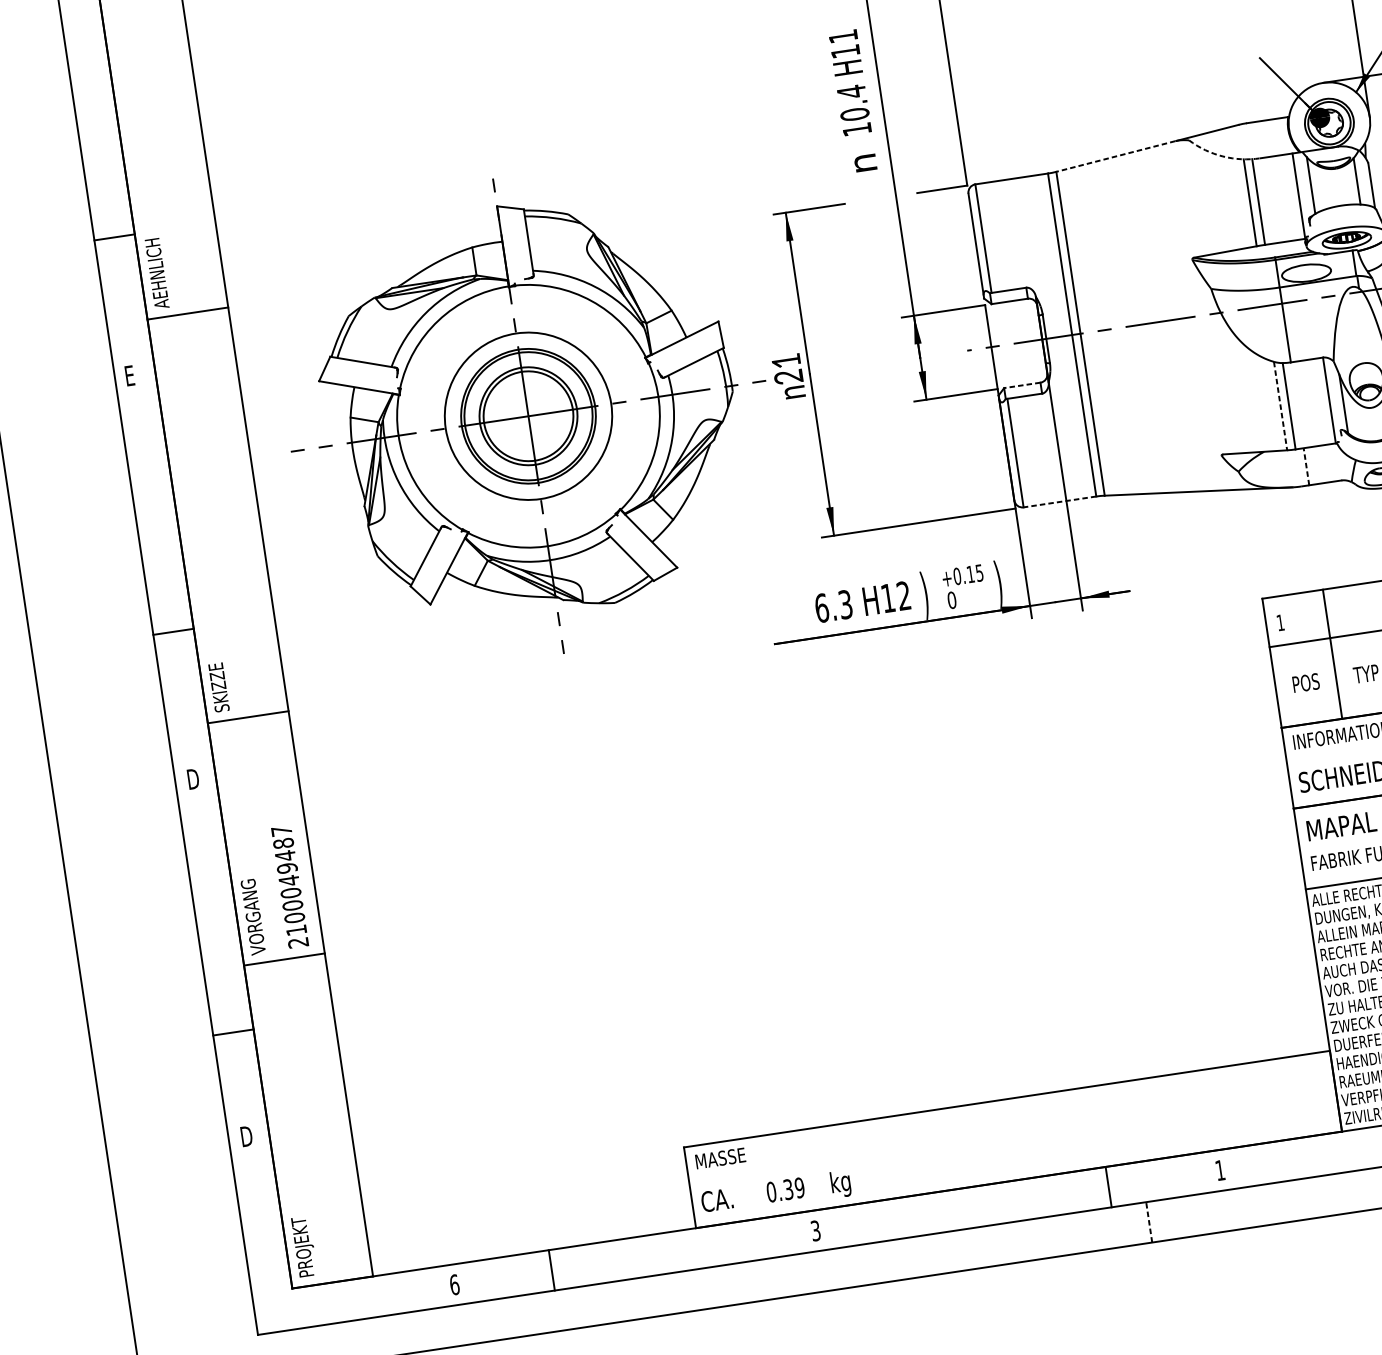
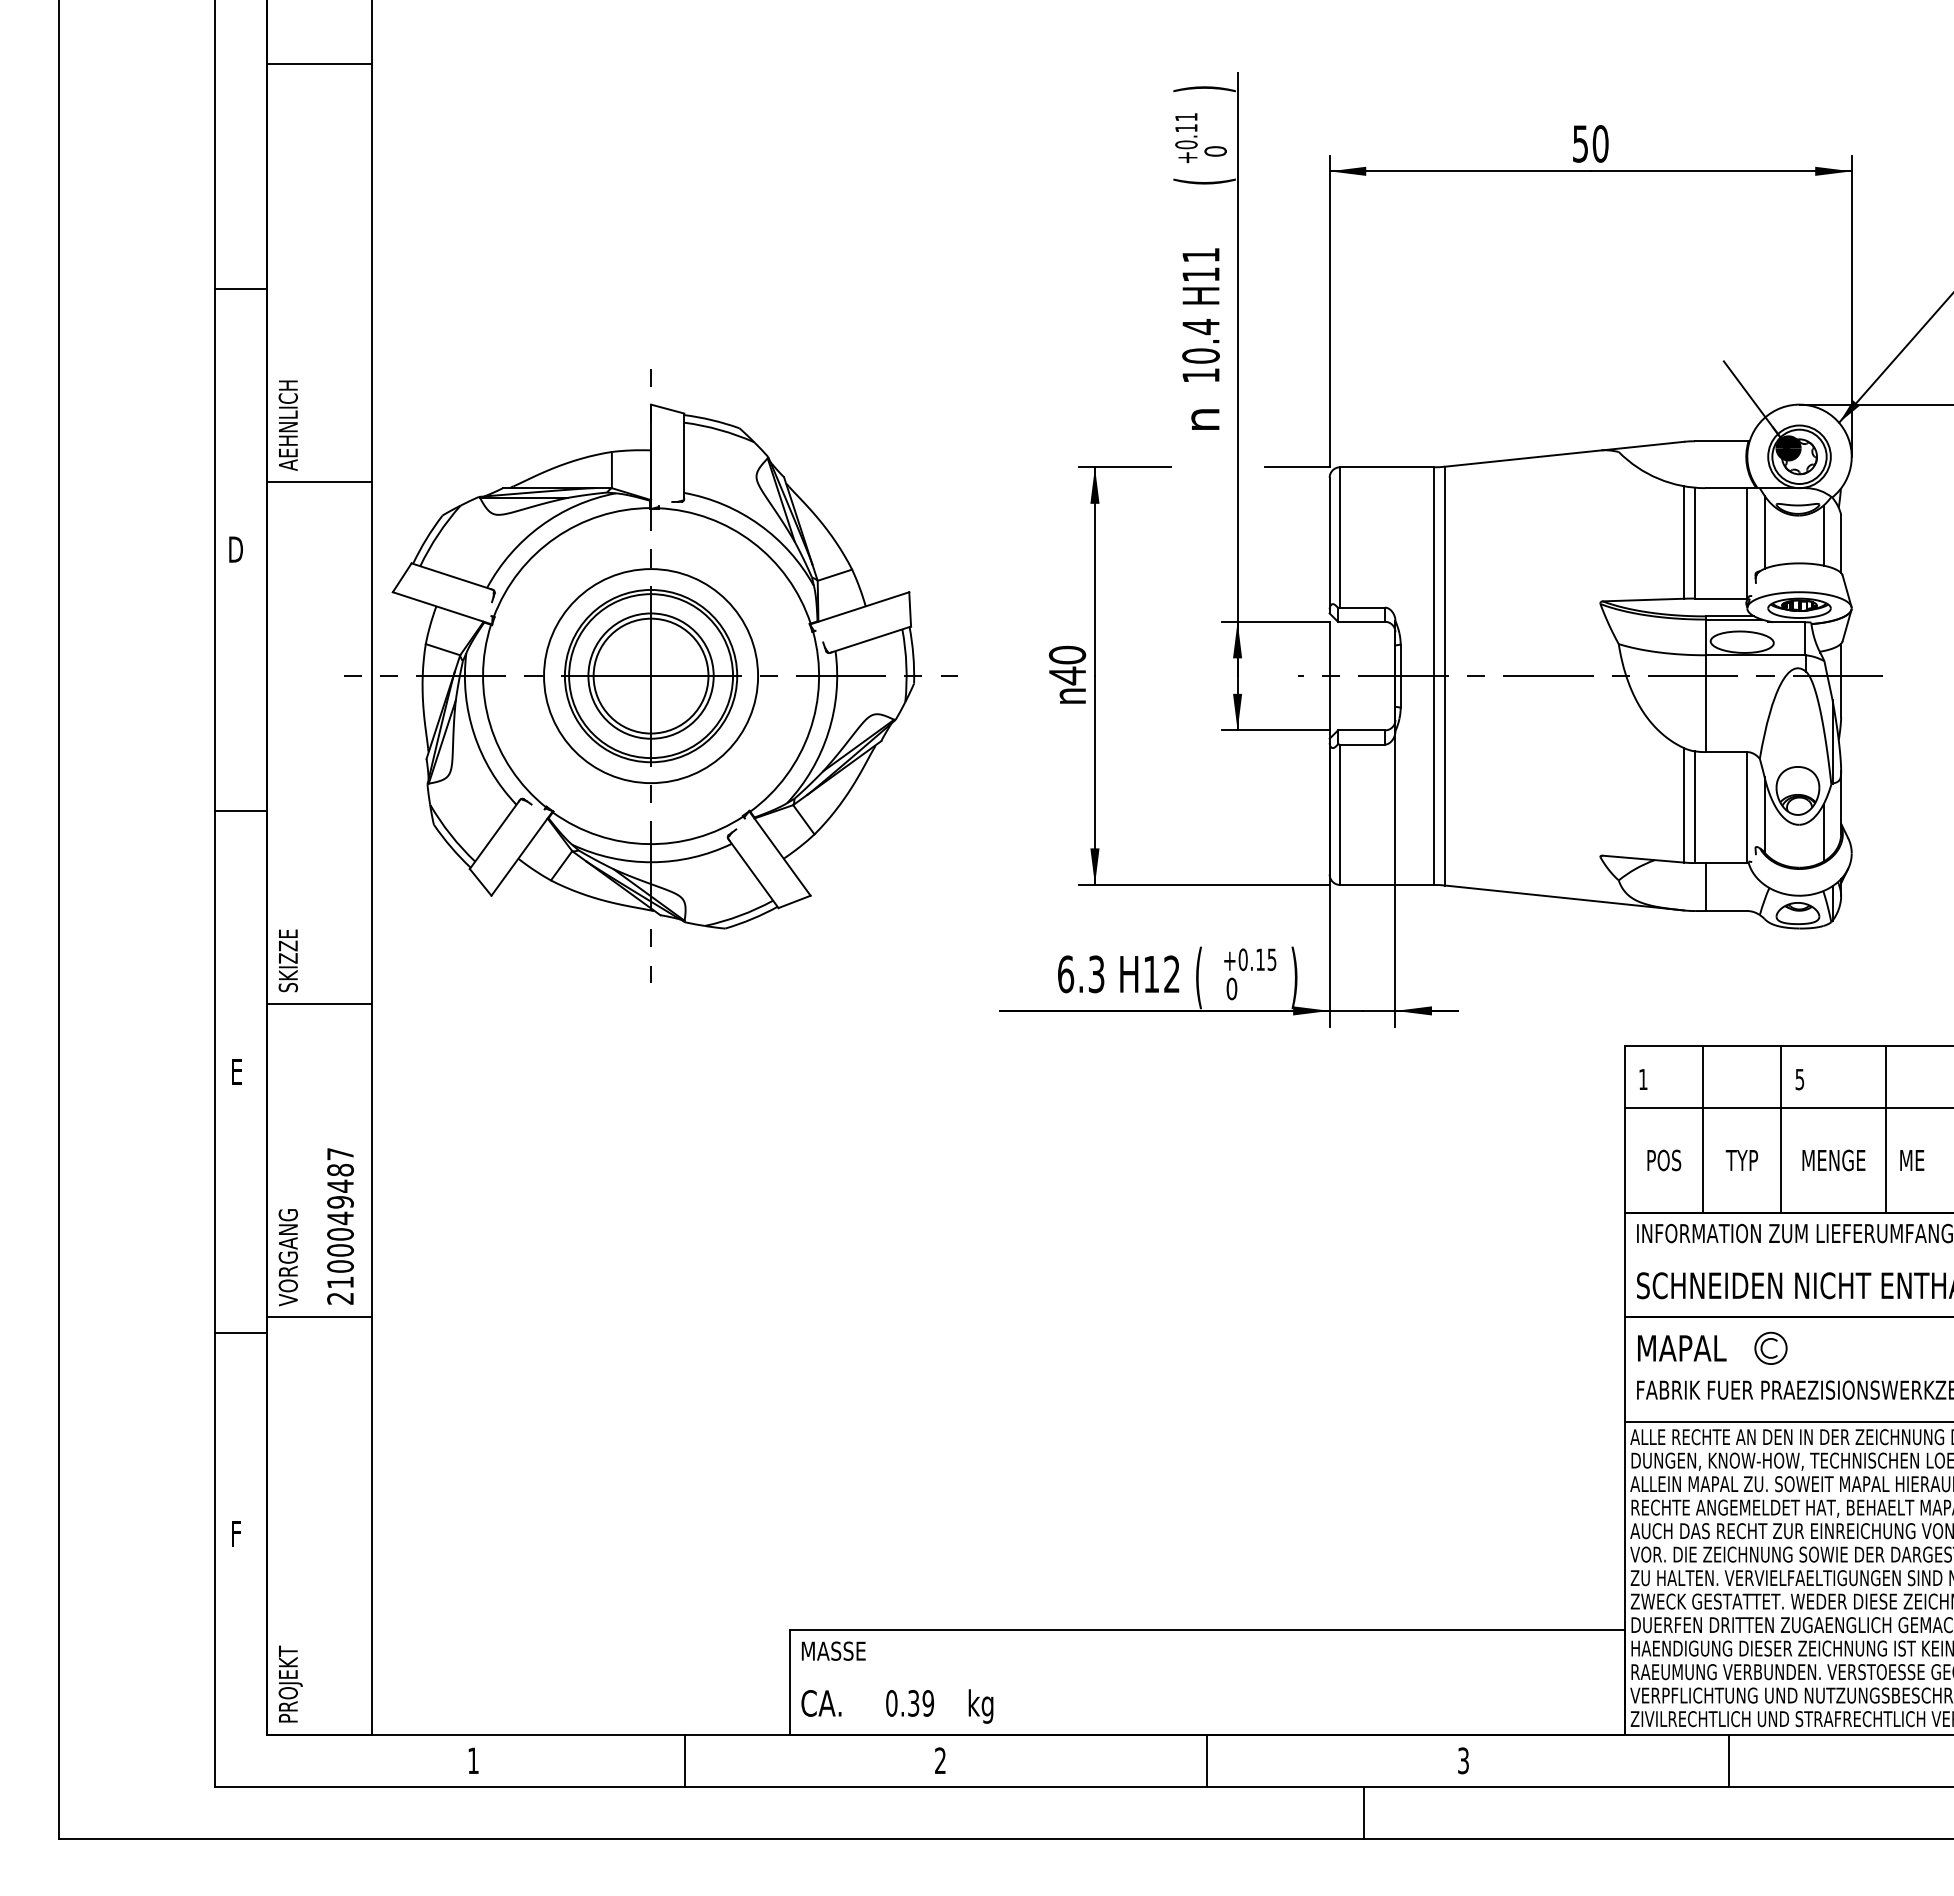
line: (1116, 156) -> (1523, 458), dashed -> solid
arc: (1222, 156) -> (1658, 478), dashed -> solid
line: (114, 237) -> (241, 288), moved
text: (787, 369) -> (1067, 665), 21 -> 40
text: (130, 375) -> (235, 549), E -> D
line: (1022, 385) -> (1361, 730), dashed -> solid
line: (1280, 406) -> (1684, 805), dashed -> solid
part: (528, 415) -> (650, 675), moved
line: (1306, 467) -> (1705, 887), dashed -> solid
line: (1060, 501) -> (1387, 884), dashed -> solid
text: (924, 595) -> (1198, 977), ) -> (
line: (173, 631) -> (241, 810), moved
text: (193, 778) -> (238, 1071), D -> E
line: (233, 1032) -> (241, 1332), moved
text: (246, 1136) -> (238, 1533), D -> F
text: (1220, 1170) -> (1463, 1760), 1 -> 3
line: (1108, 1186) -> (1207, 1760), moved
line: (1148, 1221) -> (1363, 1812), dashed -> solid
text: (815, 1230) -> (940, 1760), 3 -> 2
line: (552, 1270) -> (685, 1760), moved
text: (454, 1284) -> (473, 1760), 6 -> 1

